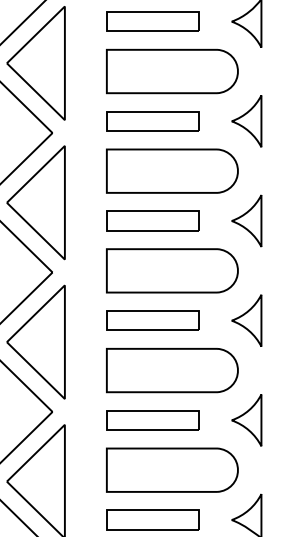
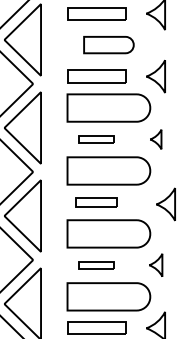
part: (171, 70) -> (108, 44), size x0.6
part: (152, 220) -> (96, 139), size x0.6
part: (246, 220) -> (155, 139), size x0.6
part: (152, 320) -> (96, 202), size x0.7
part: (246, 320) -> (165, 204), moved
part: (246, 418) -> (155, 264), size x0.7
part: (152, 420) -> (96, 265), size x0.6

